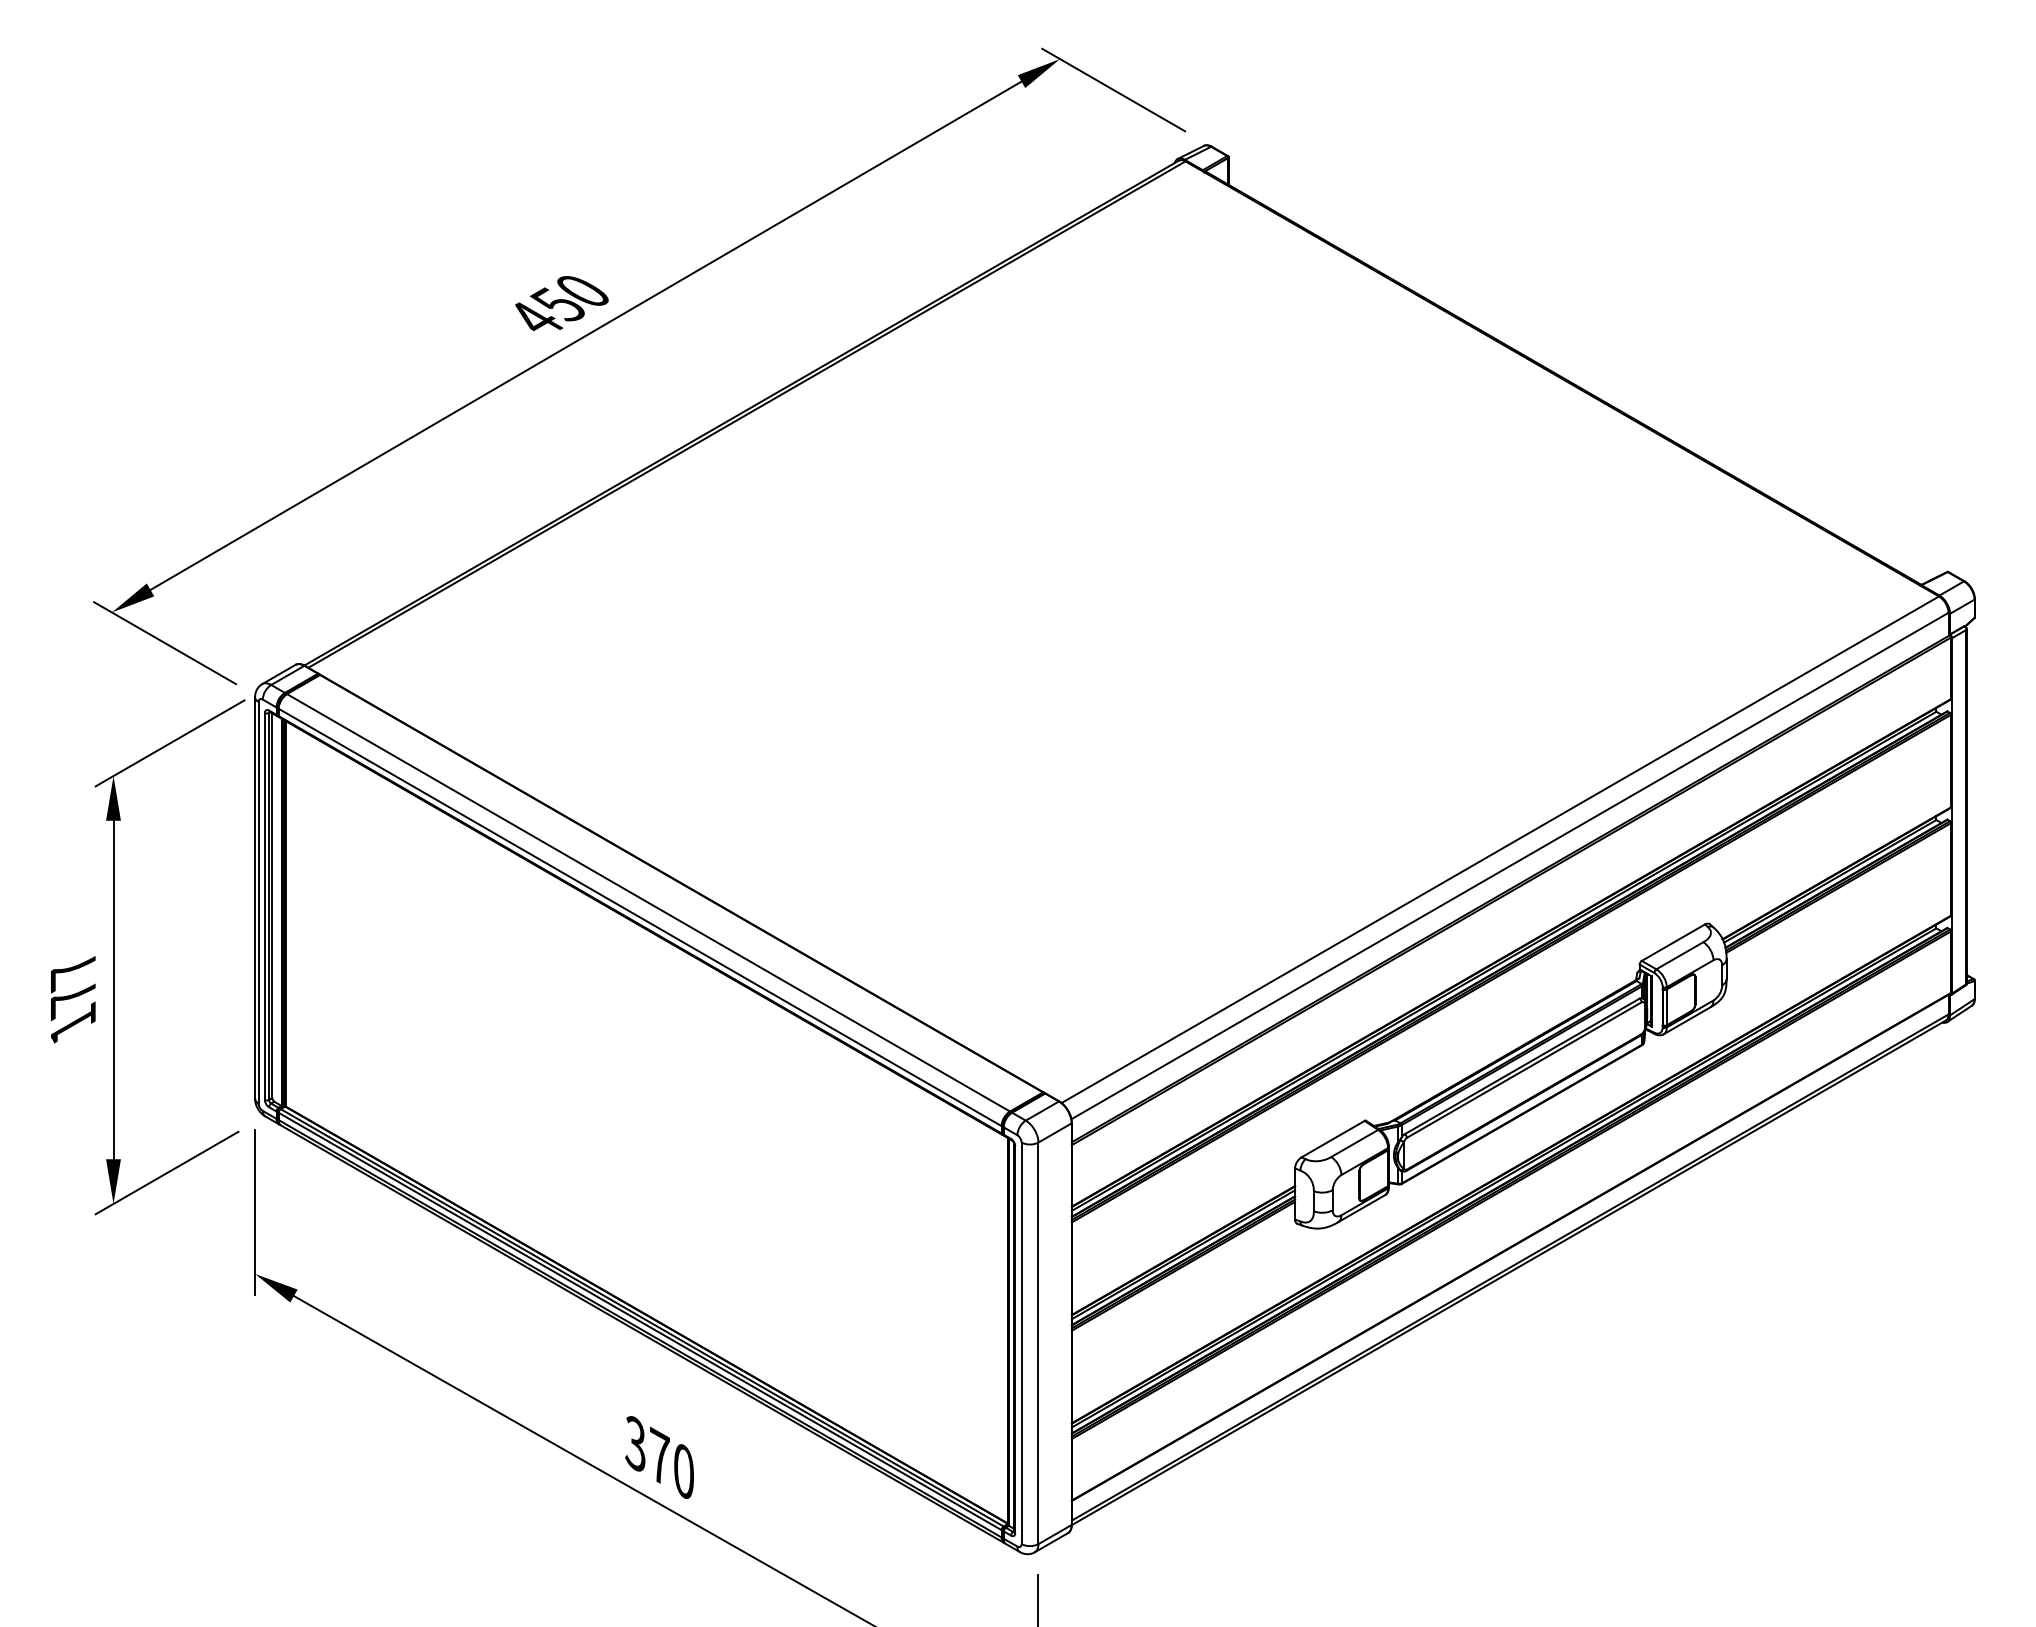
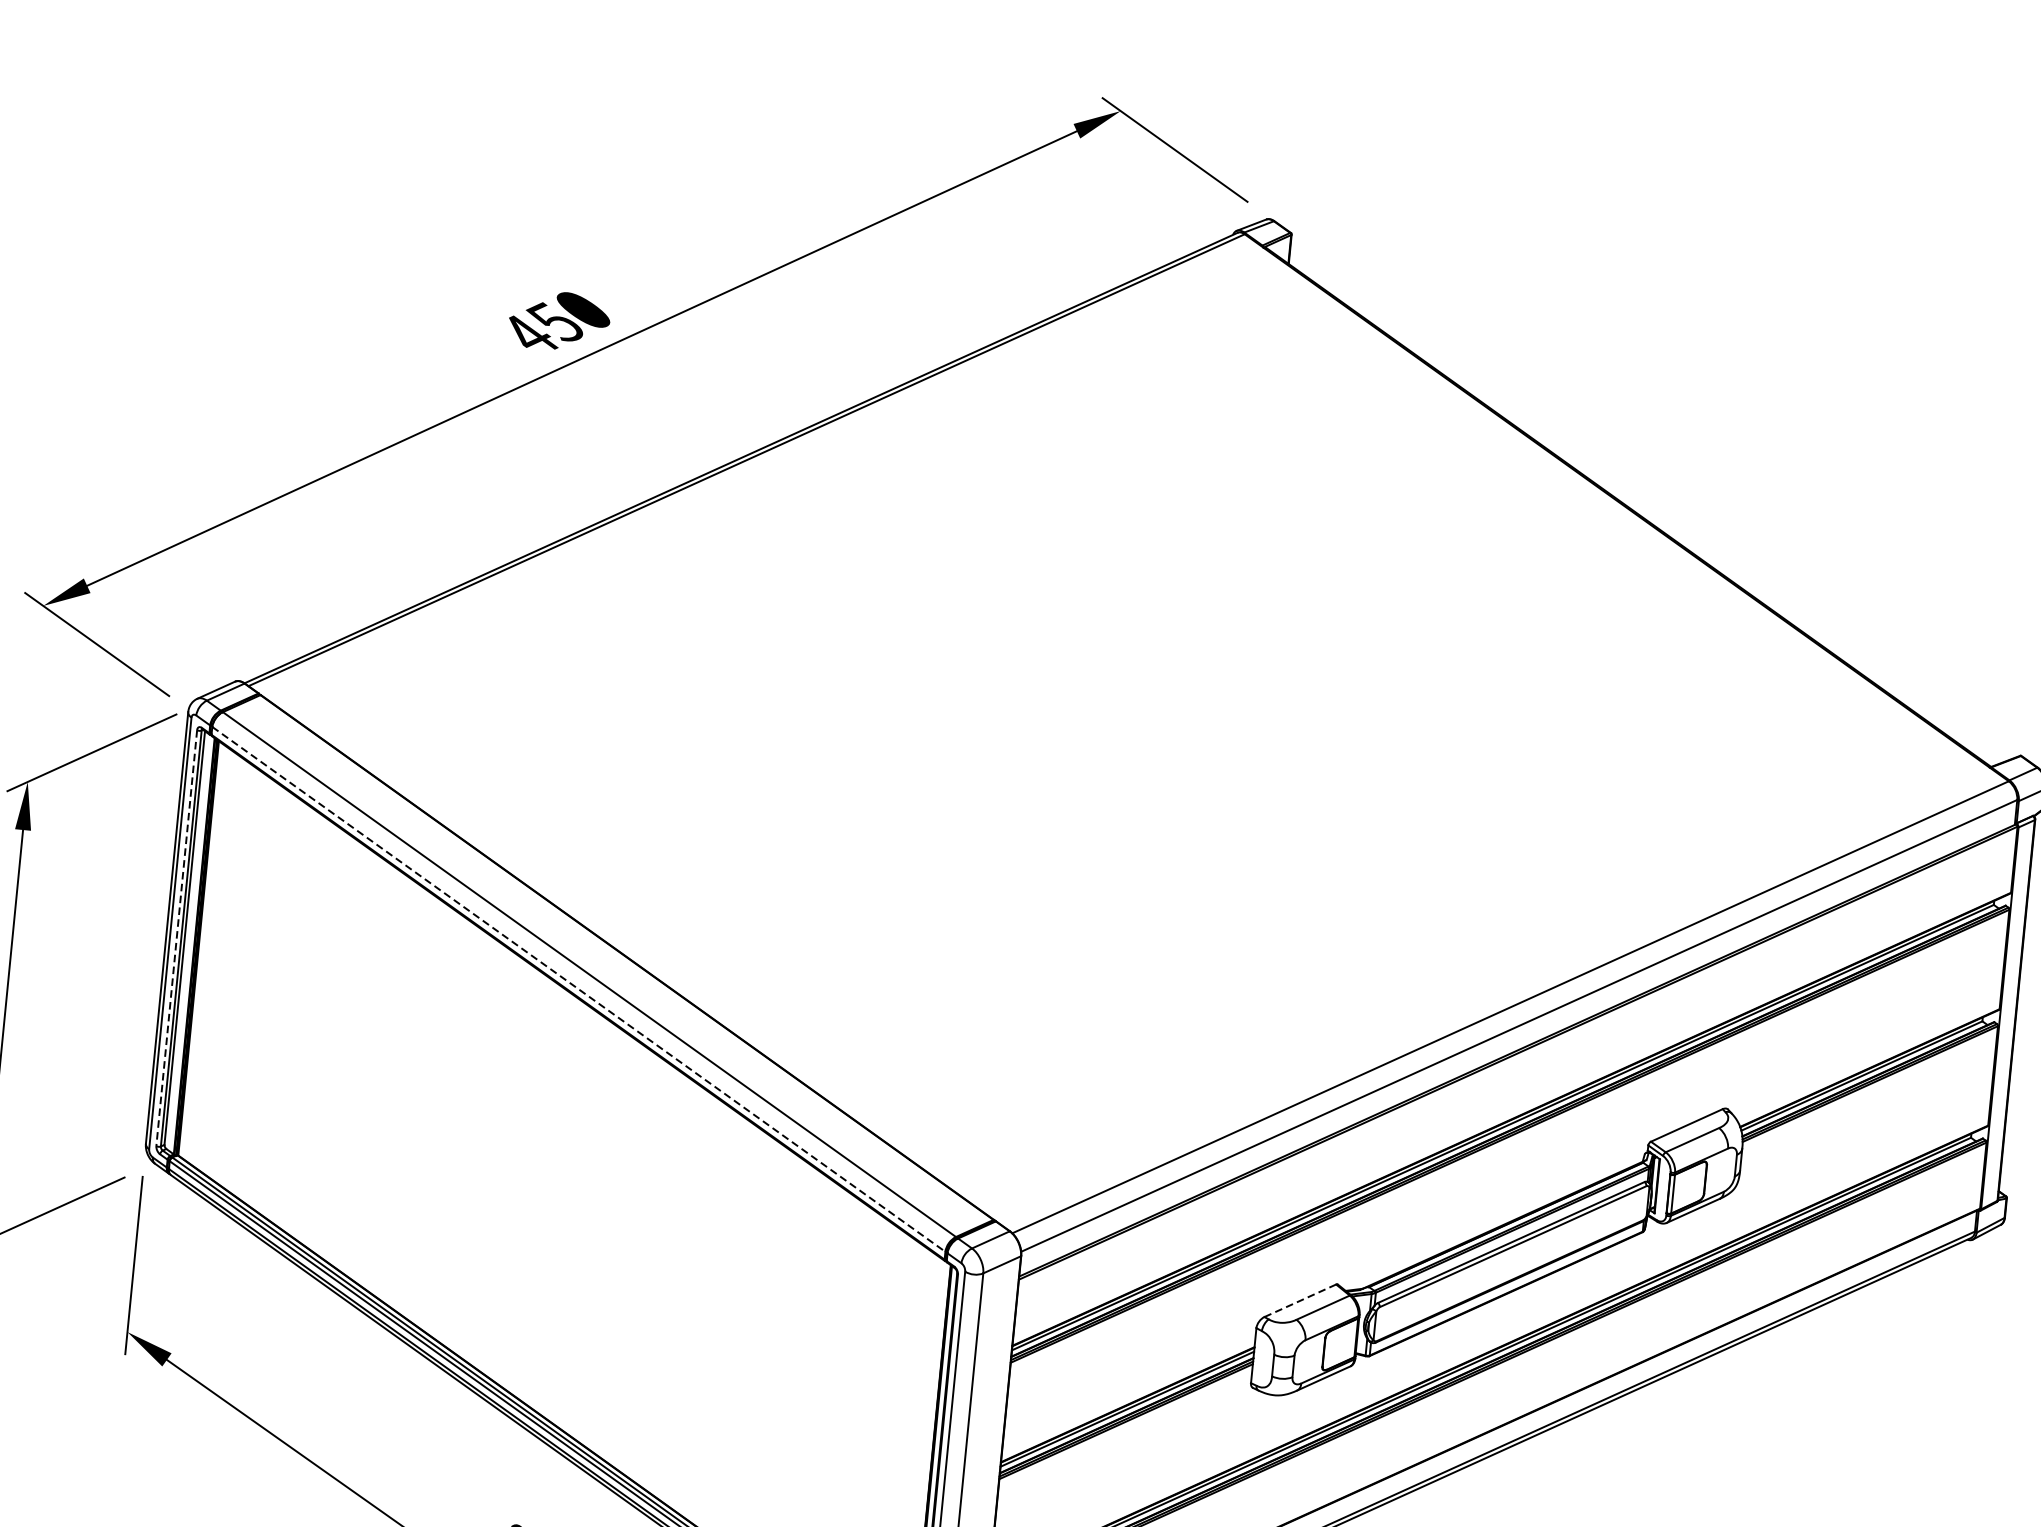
line: (264, 906) -> (176, 938), solid -> dashed
line: (640, 917) -> (579, 989), solid -> dashed
line: (1333, 1138) -> (1300, 1300), solid -> dashed

